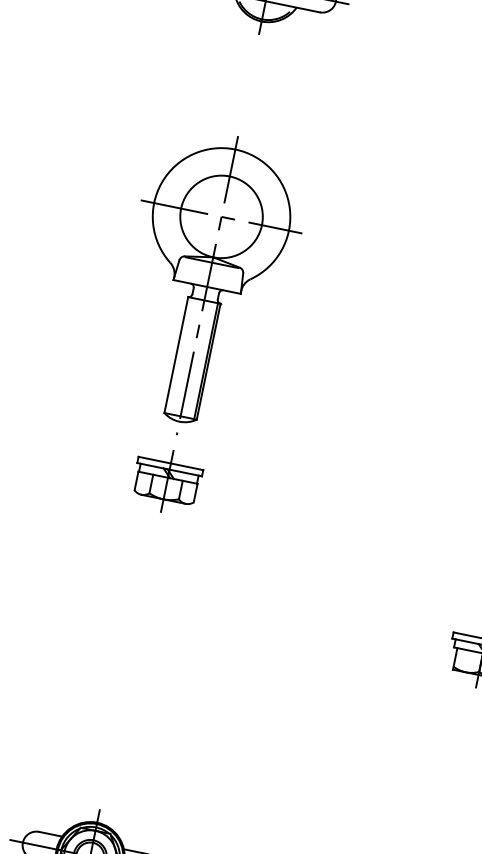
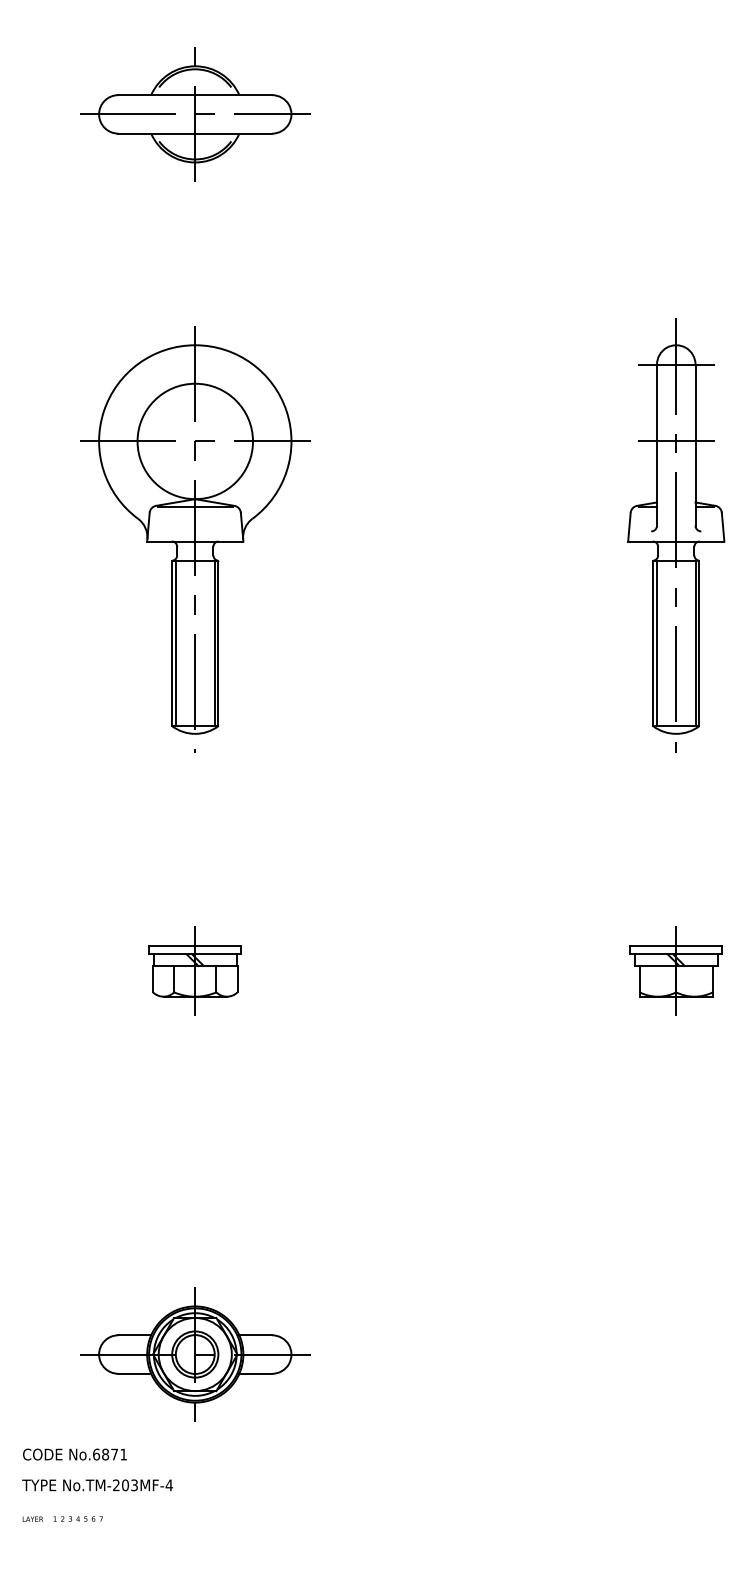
line: (178, 355) -> (175, 643), added
part: (166, 480) -> (194, 970), moved

